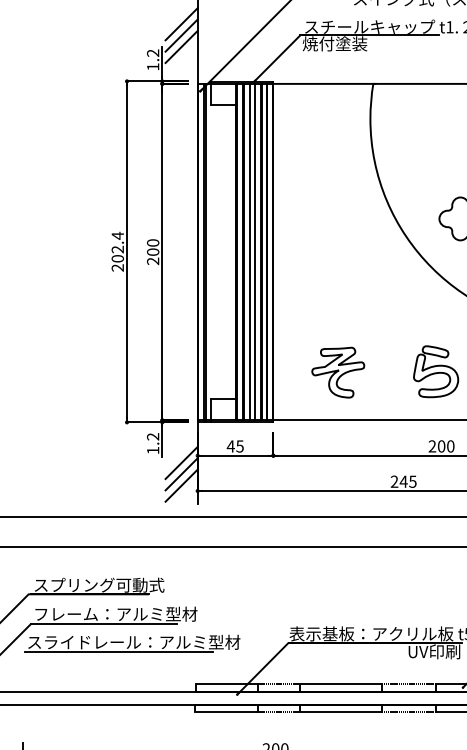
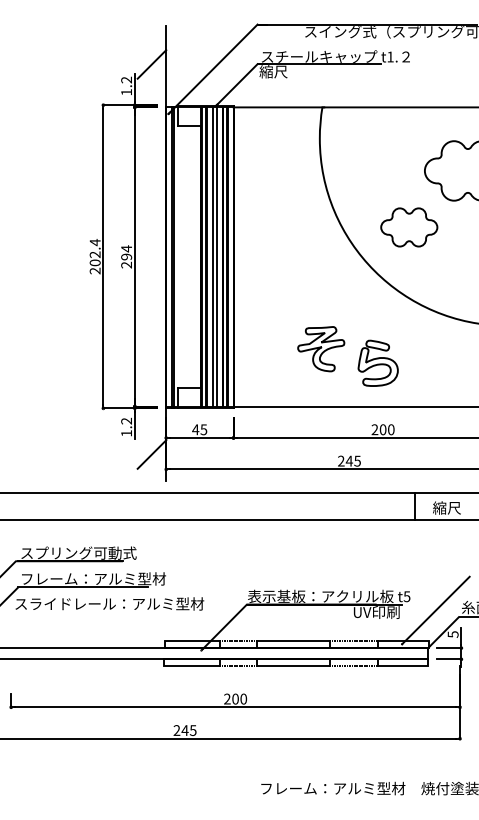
line: (181, 24) -> (151, 54), removed
text: (334, 43) -> (287, 71), 焼付塗装 -> 縮尺
line: (181, 46) -> (151, 74), removed
text: (153, 247) -> (126, 252), 200 -> 294
part: (338, 373) -> (321, 349), moved
line: (181, 463) -> (151, 444), removed
line: (181, 485) -> (151, 464), removed
line: (118, 651) -> (95, 612), removed

